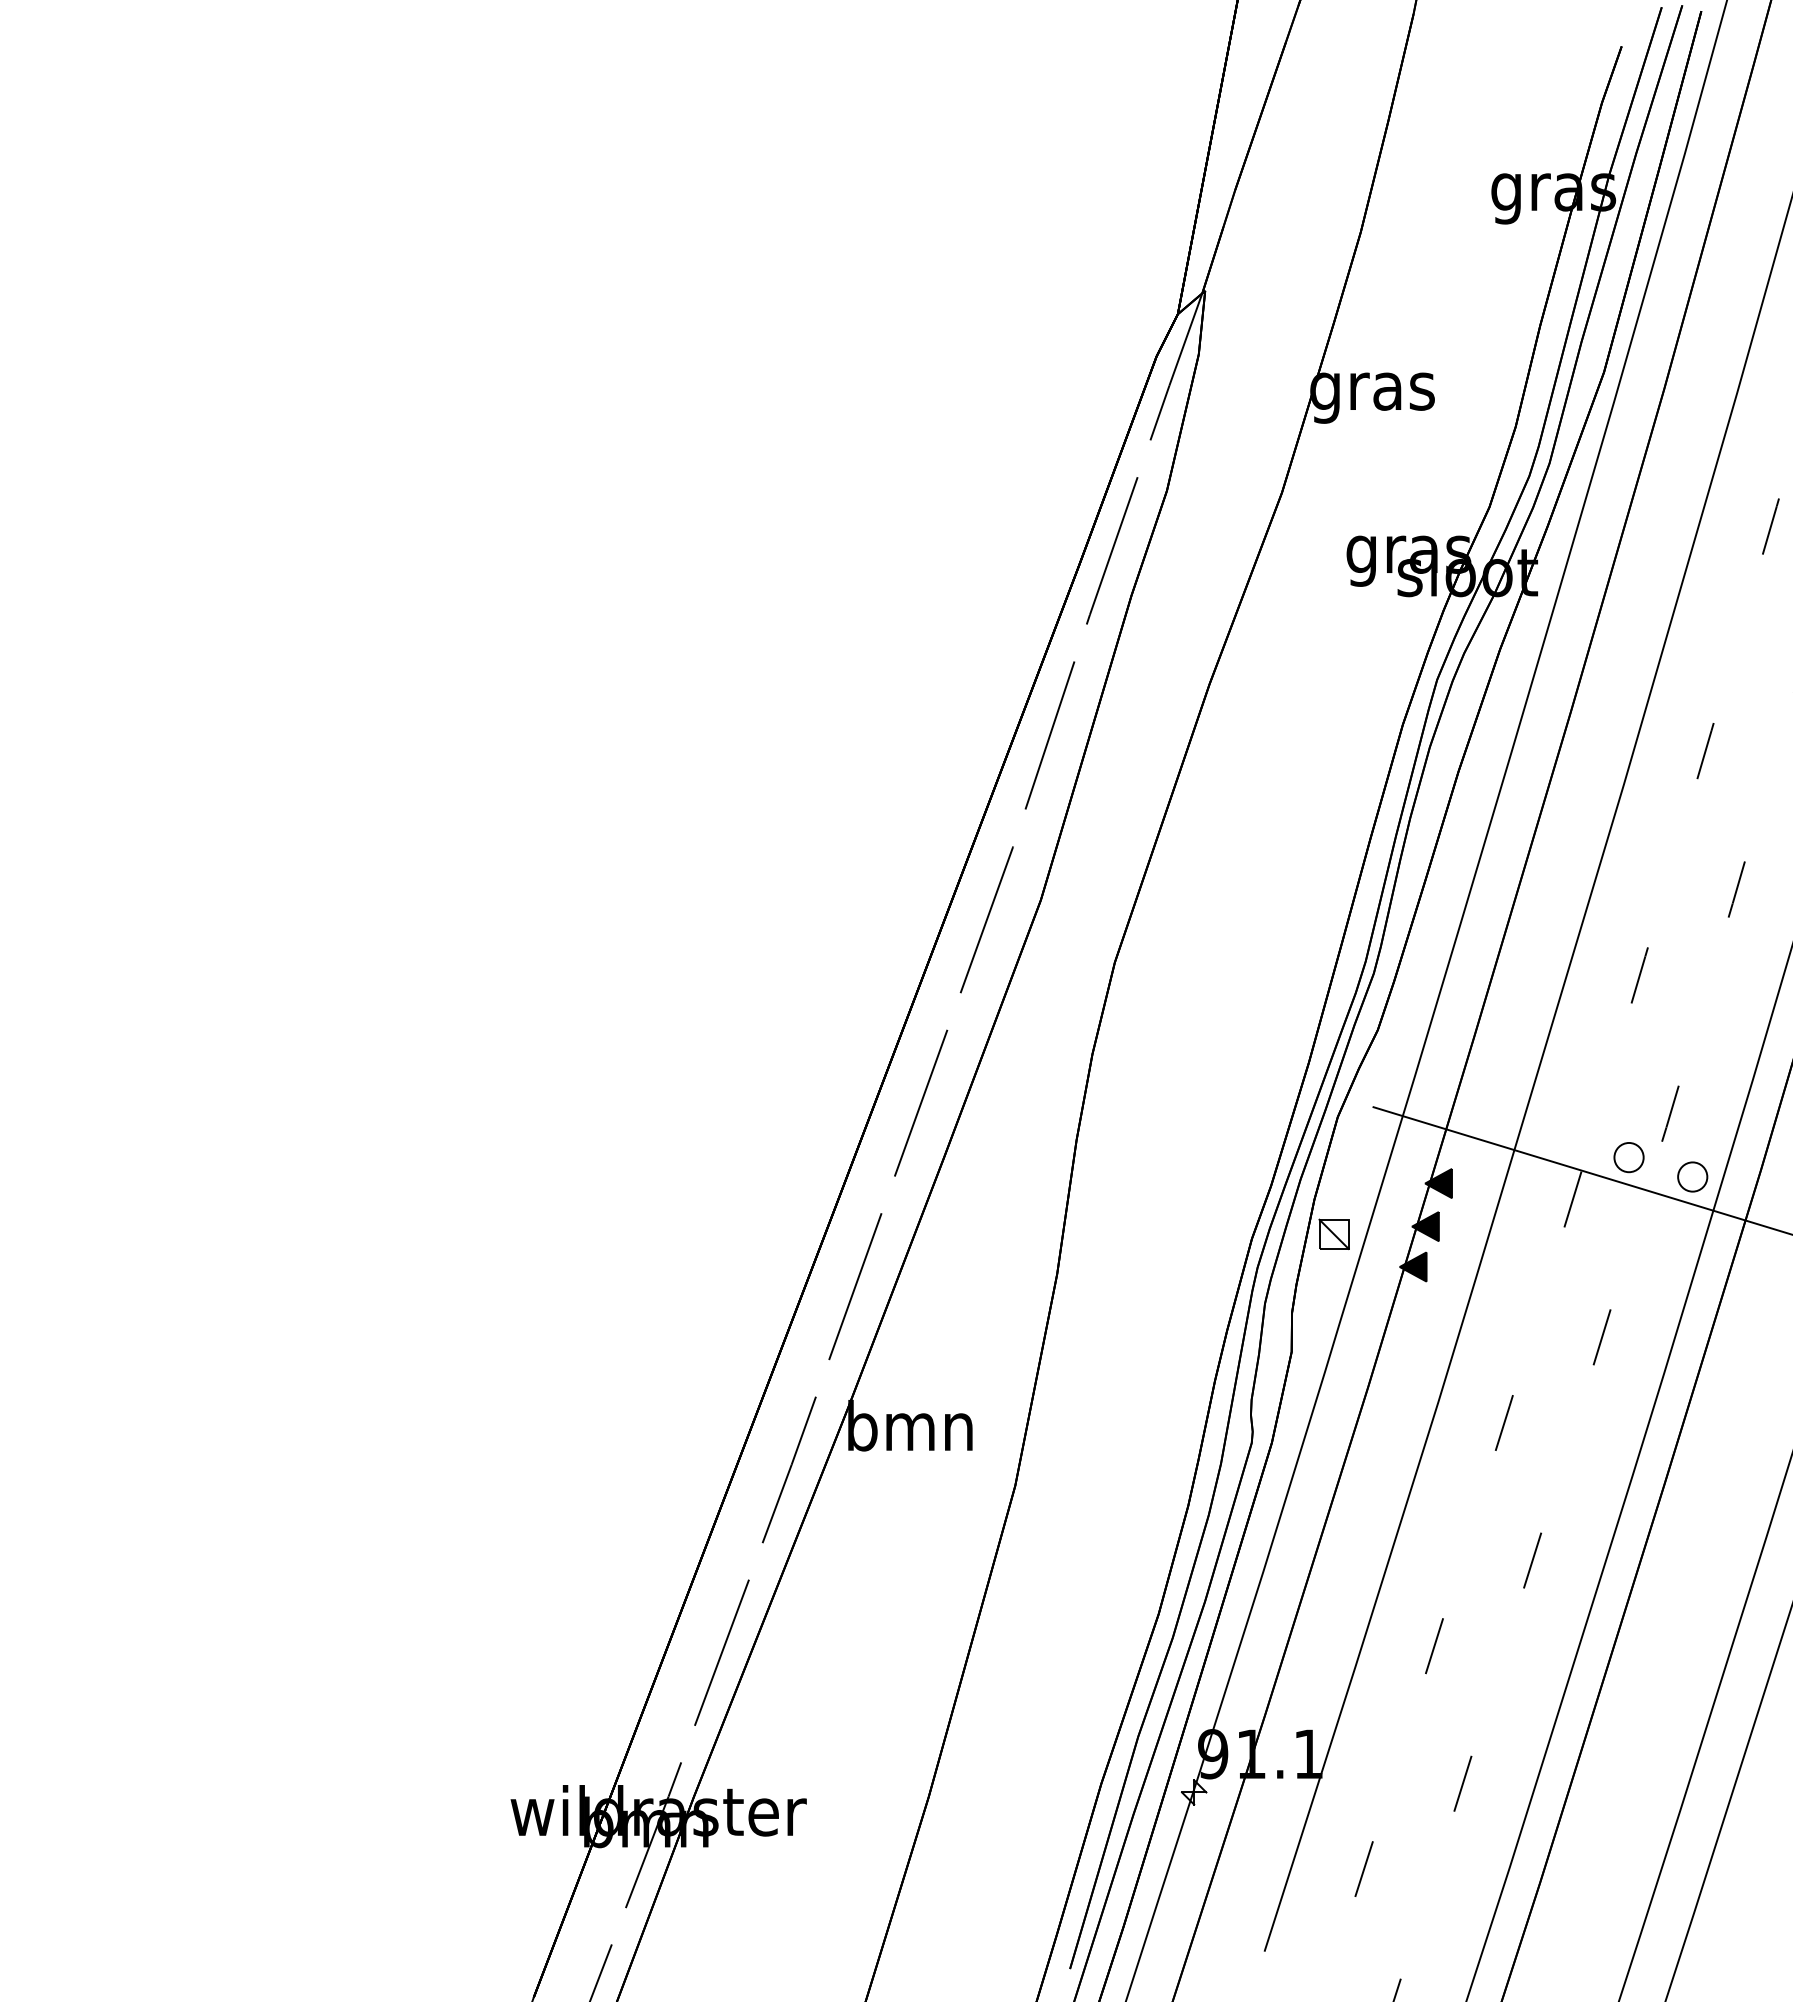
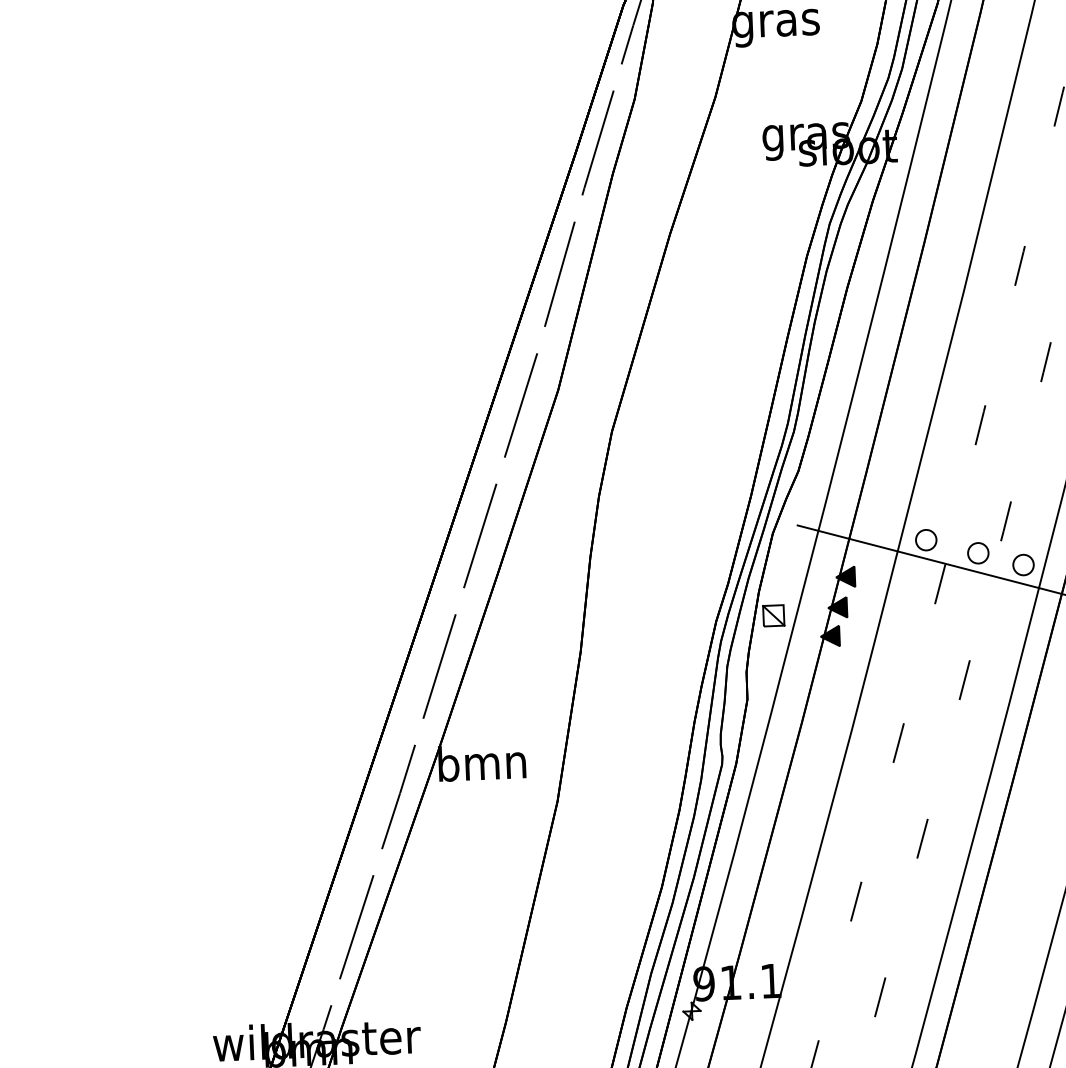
part: (1555, 1135) -> (926, 539), added

